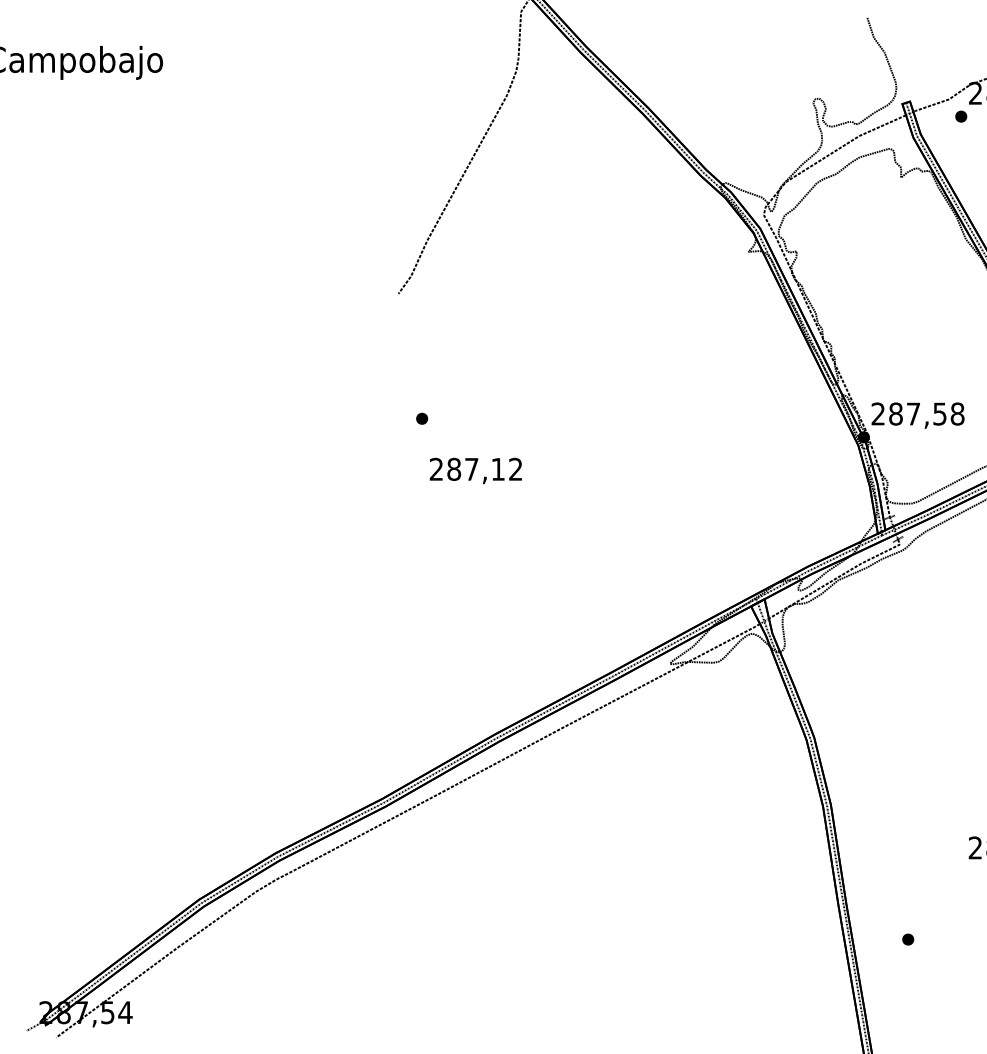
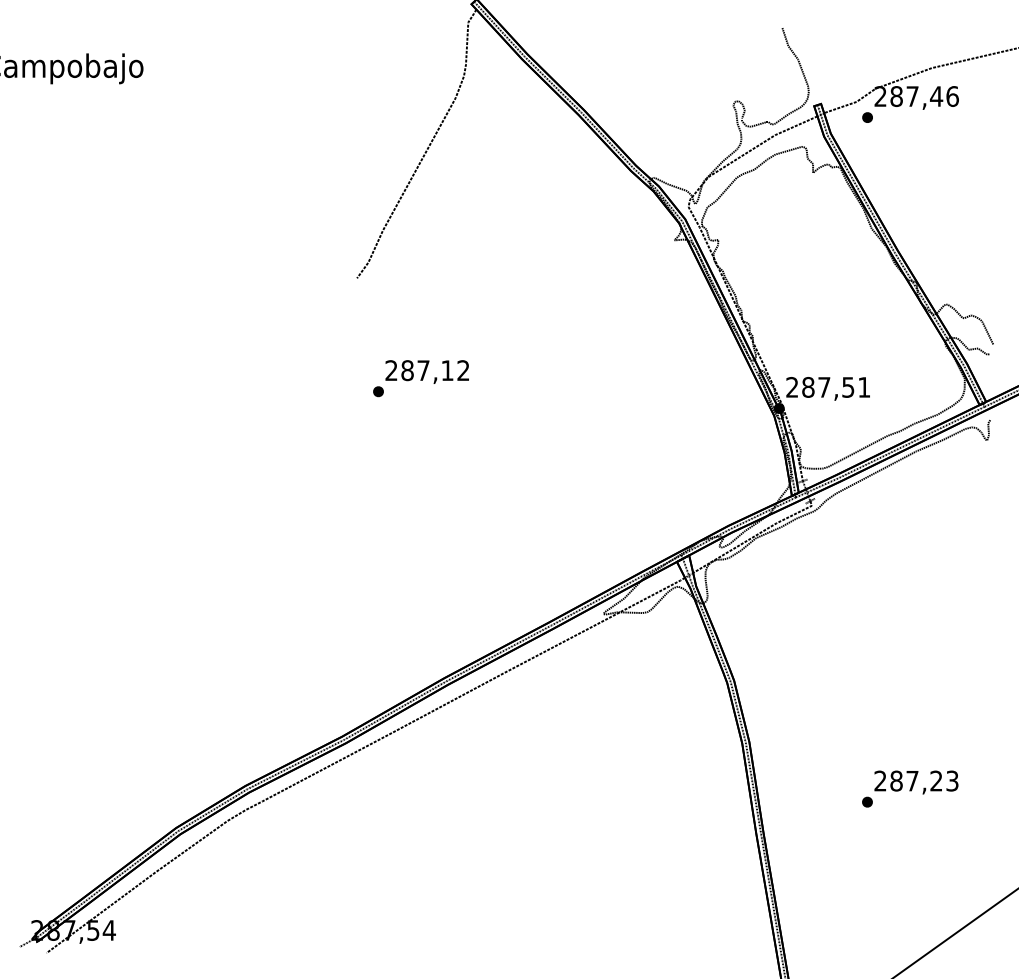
text: (957, 413) -> (864, 386), 287,58 -> 287,51
text: (475, 470) -> (426, 371), moved
part: (908, 938) -> (867, 801), moved

